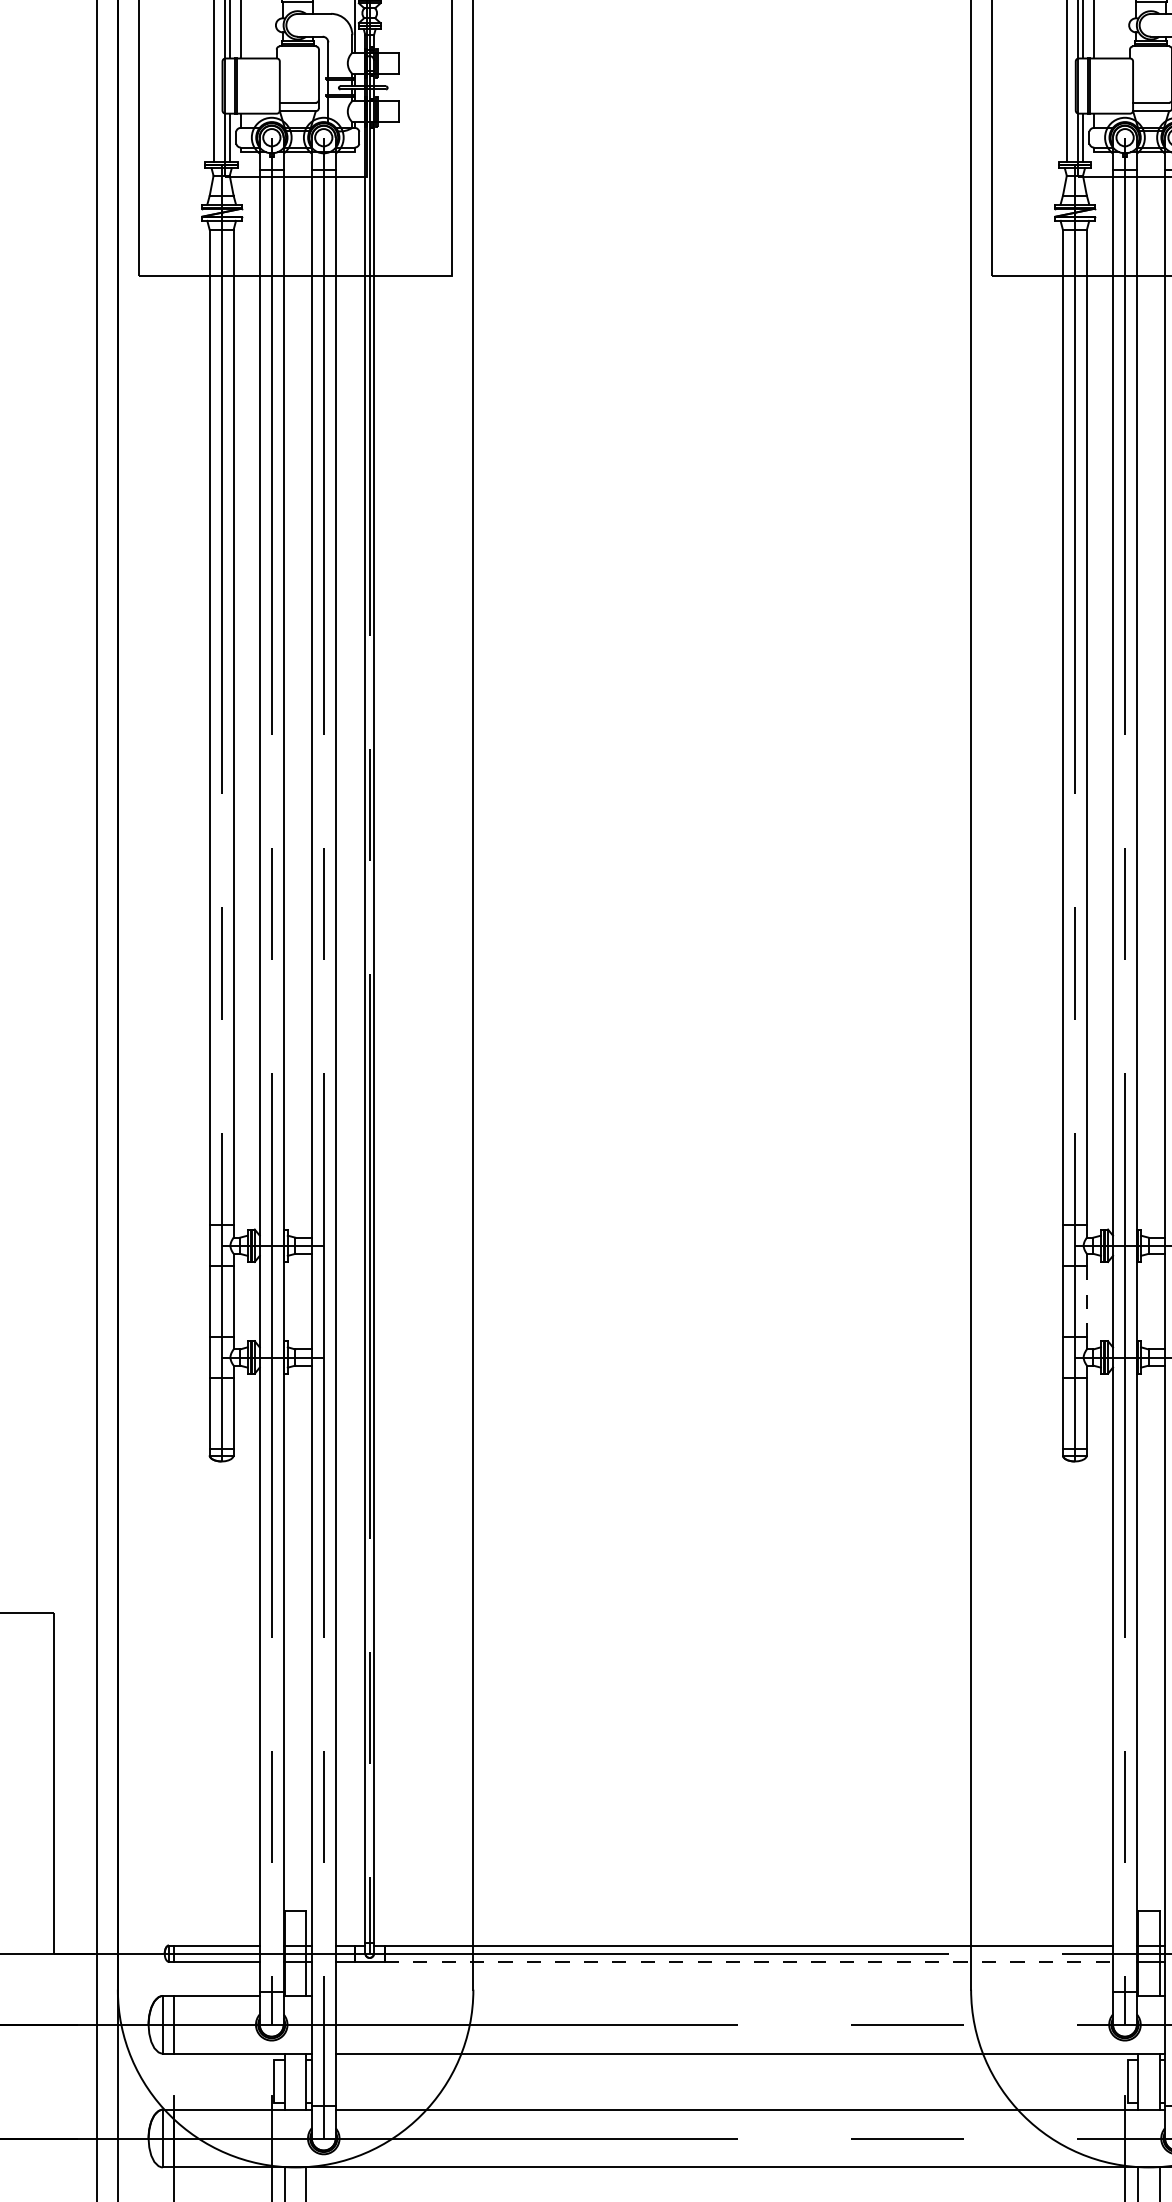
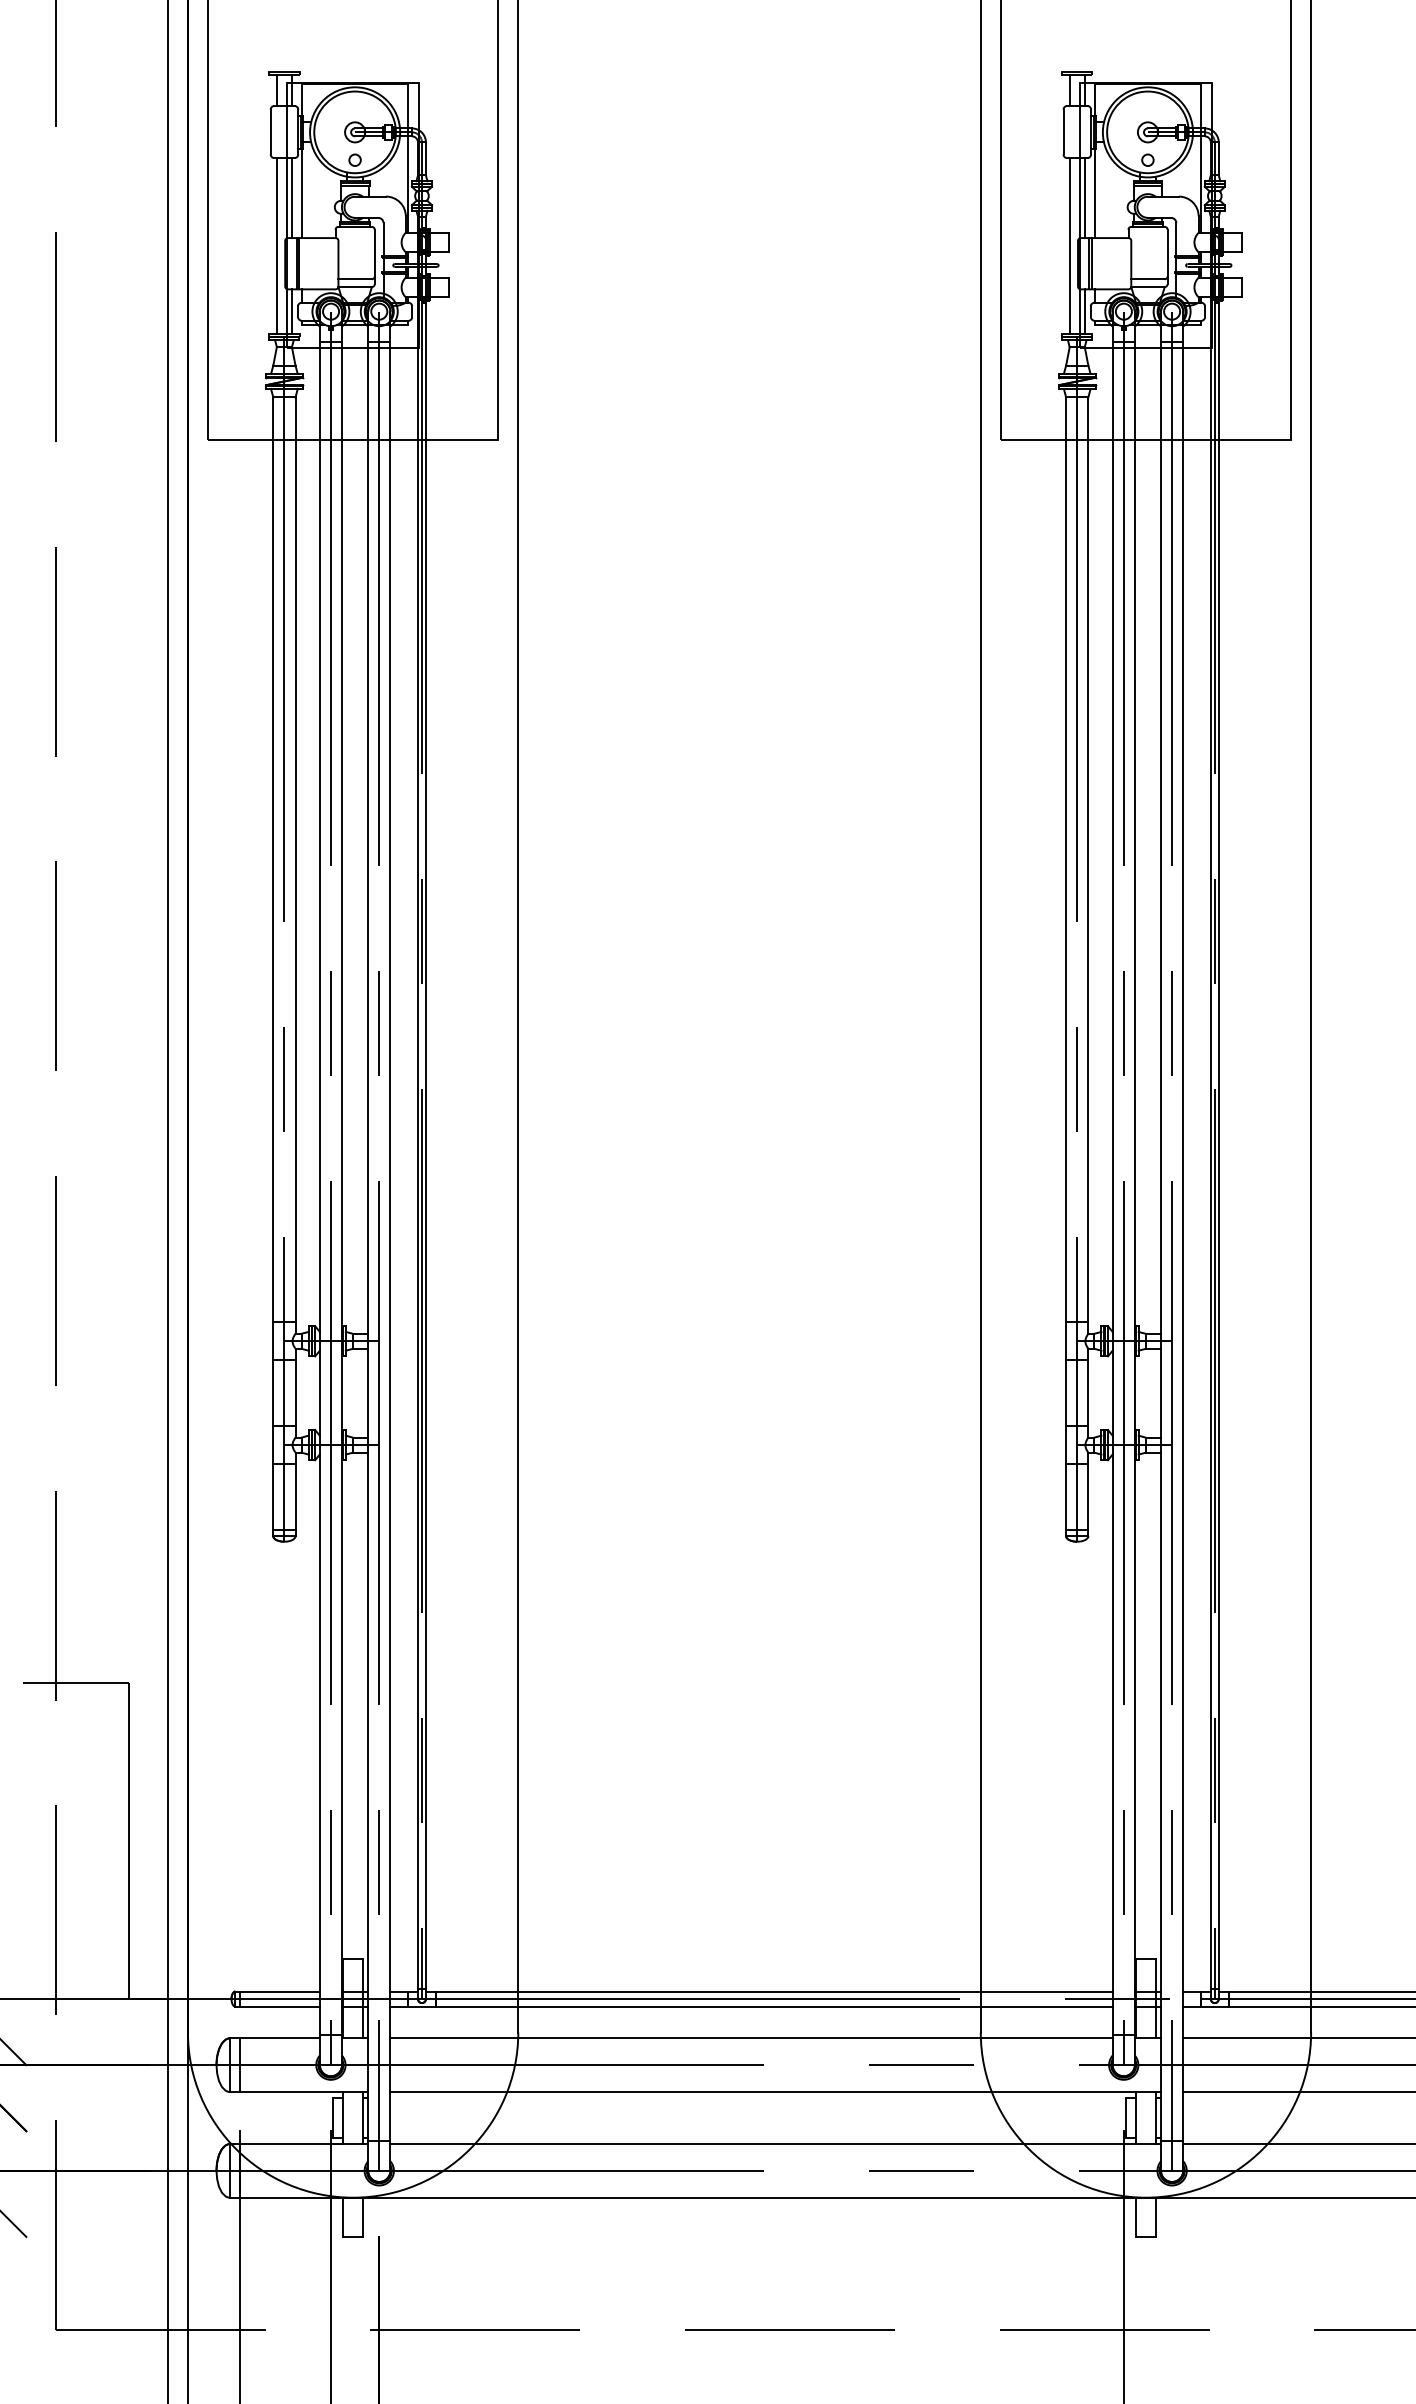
line: (1087, 1301) -> (1088, 1393), dashed -> solid
line: (749, 1961) -> (774, 2006), dashed -> solid
line: (724, 1996) -> (751, 2038), added

